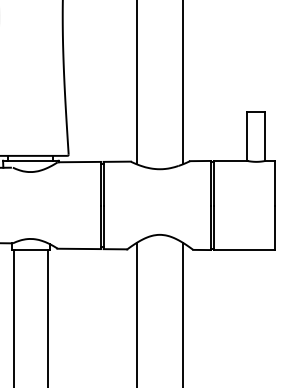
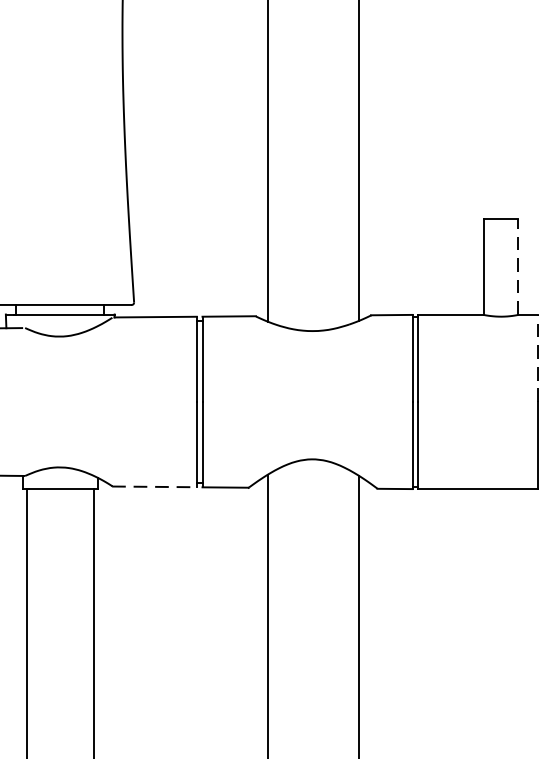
line: (265, 136) -> (518, 267), solid -> dashed
line: (275, 182) -> (538, 357), solid -> dashed
line: (79, 248) -> (155, 486), solid -> dashed

